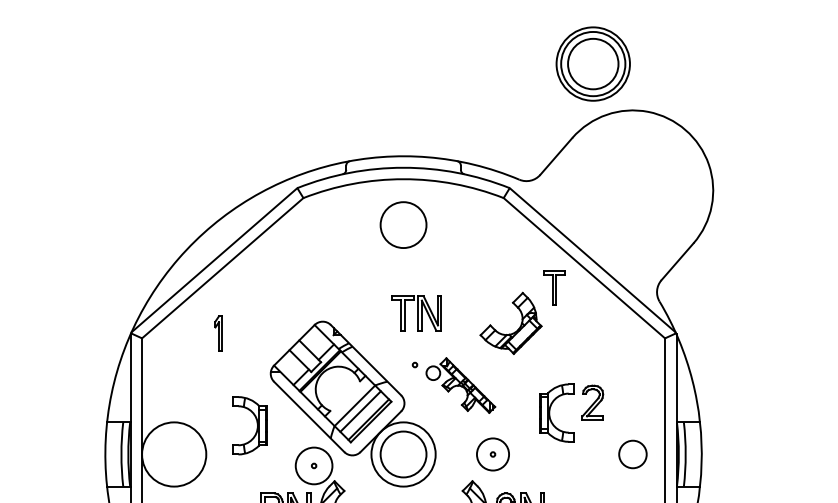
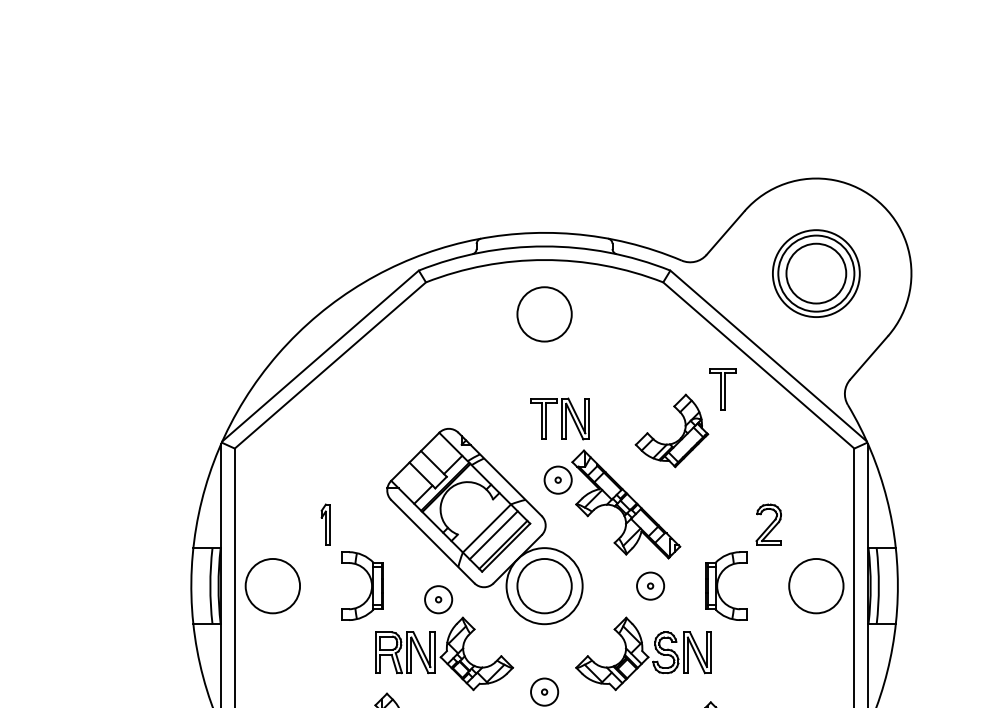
part: (593, 63) -> (816, 273), moved
part: (218, 333) -> (325, 524), moved
part: (460, 385) -> (612, 504), size x1.67
part: (550, 412) -> (718, 585), moved
part: (256, 422) -> (370, 582), moved
circle: (173, 453) -> (272, 585), size x0.71
circle: (492, 453) -> (650, 585), size x0.71
circle: (633, 453) -> (816, 585), size x1.67
circle: (314, 465) -> (438, 599), size x0.62

